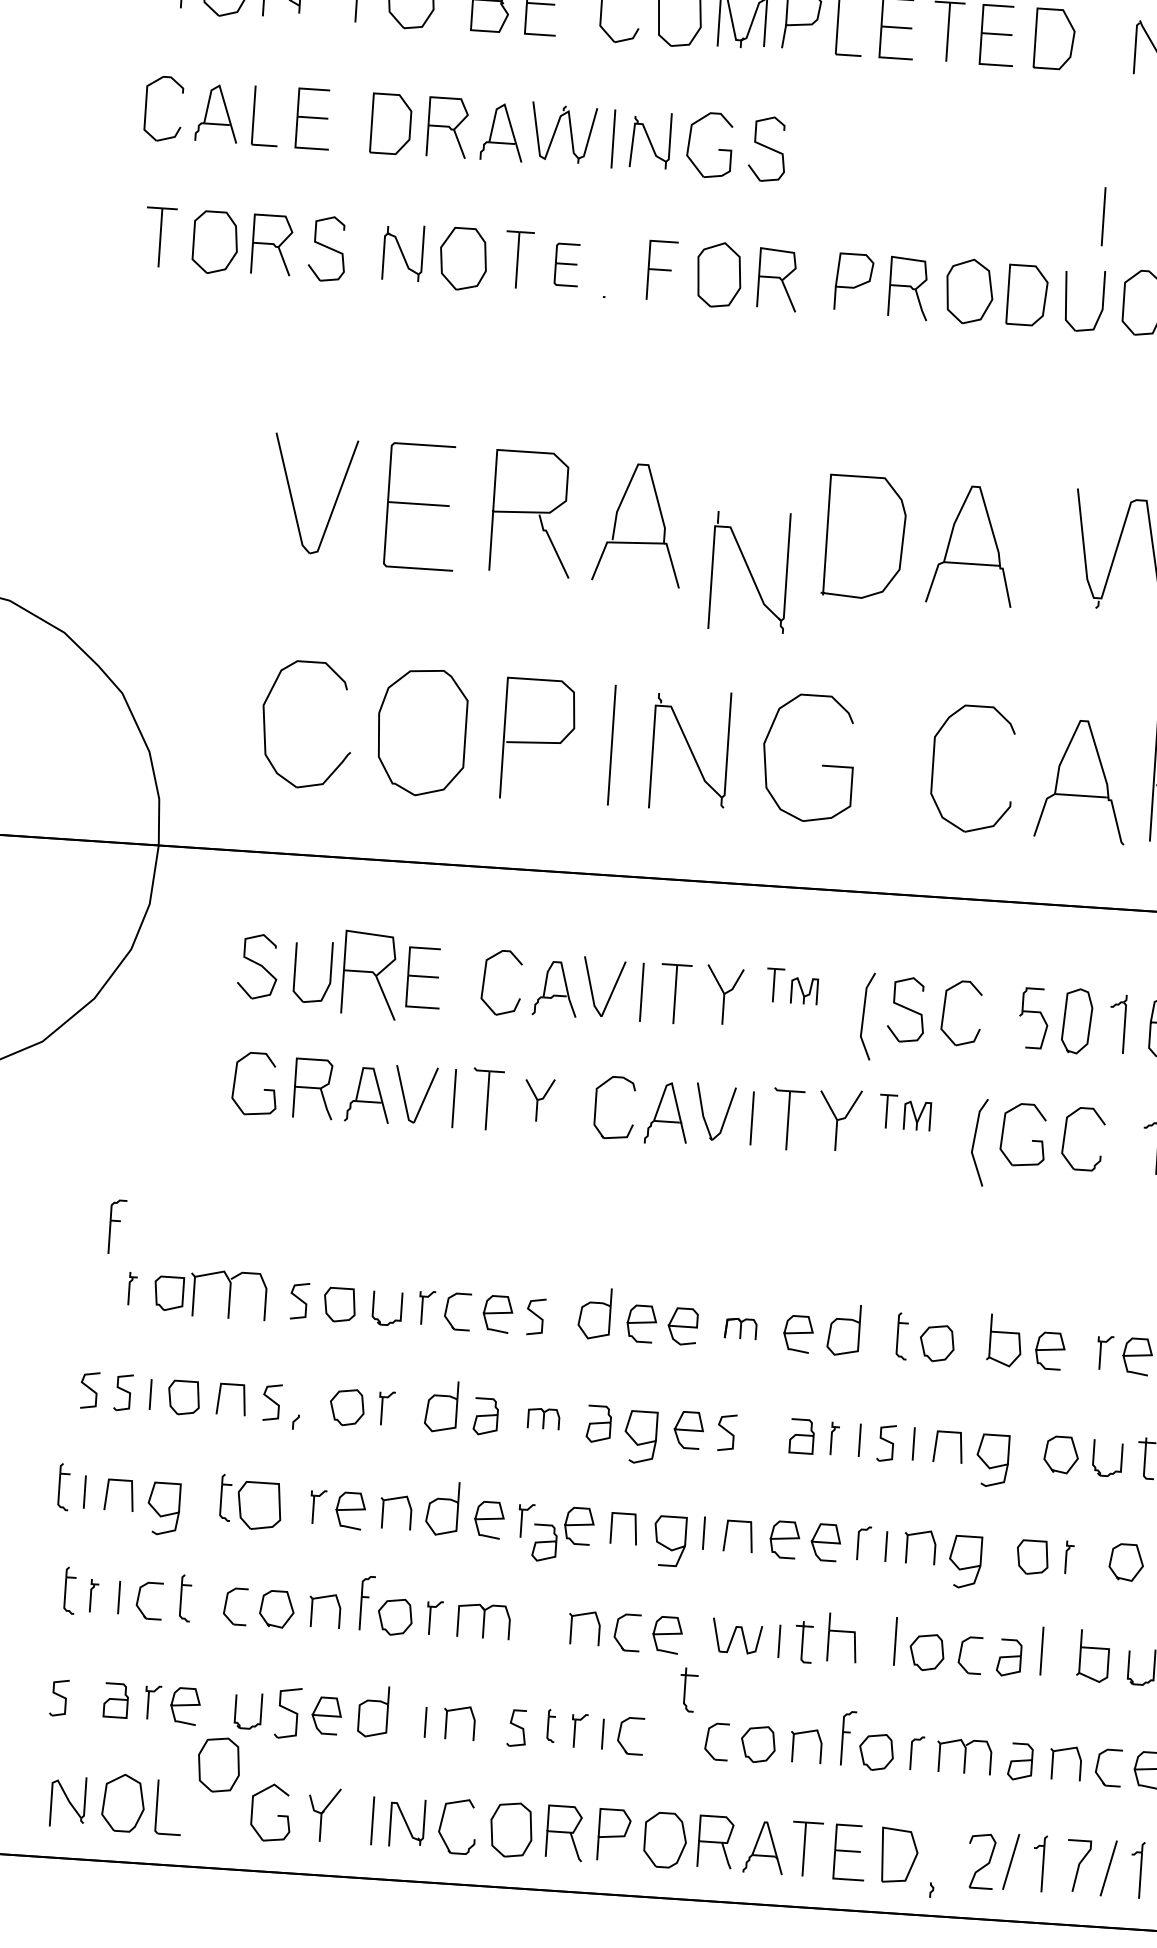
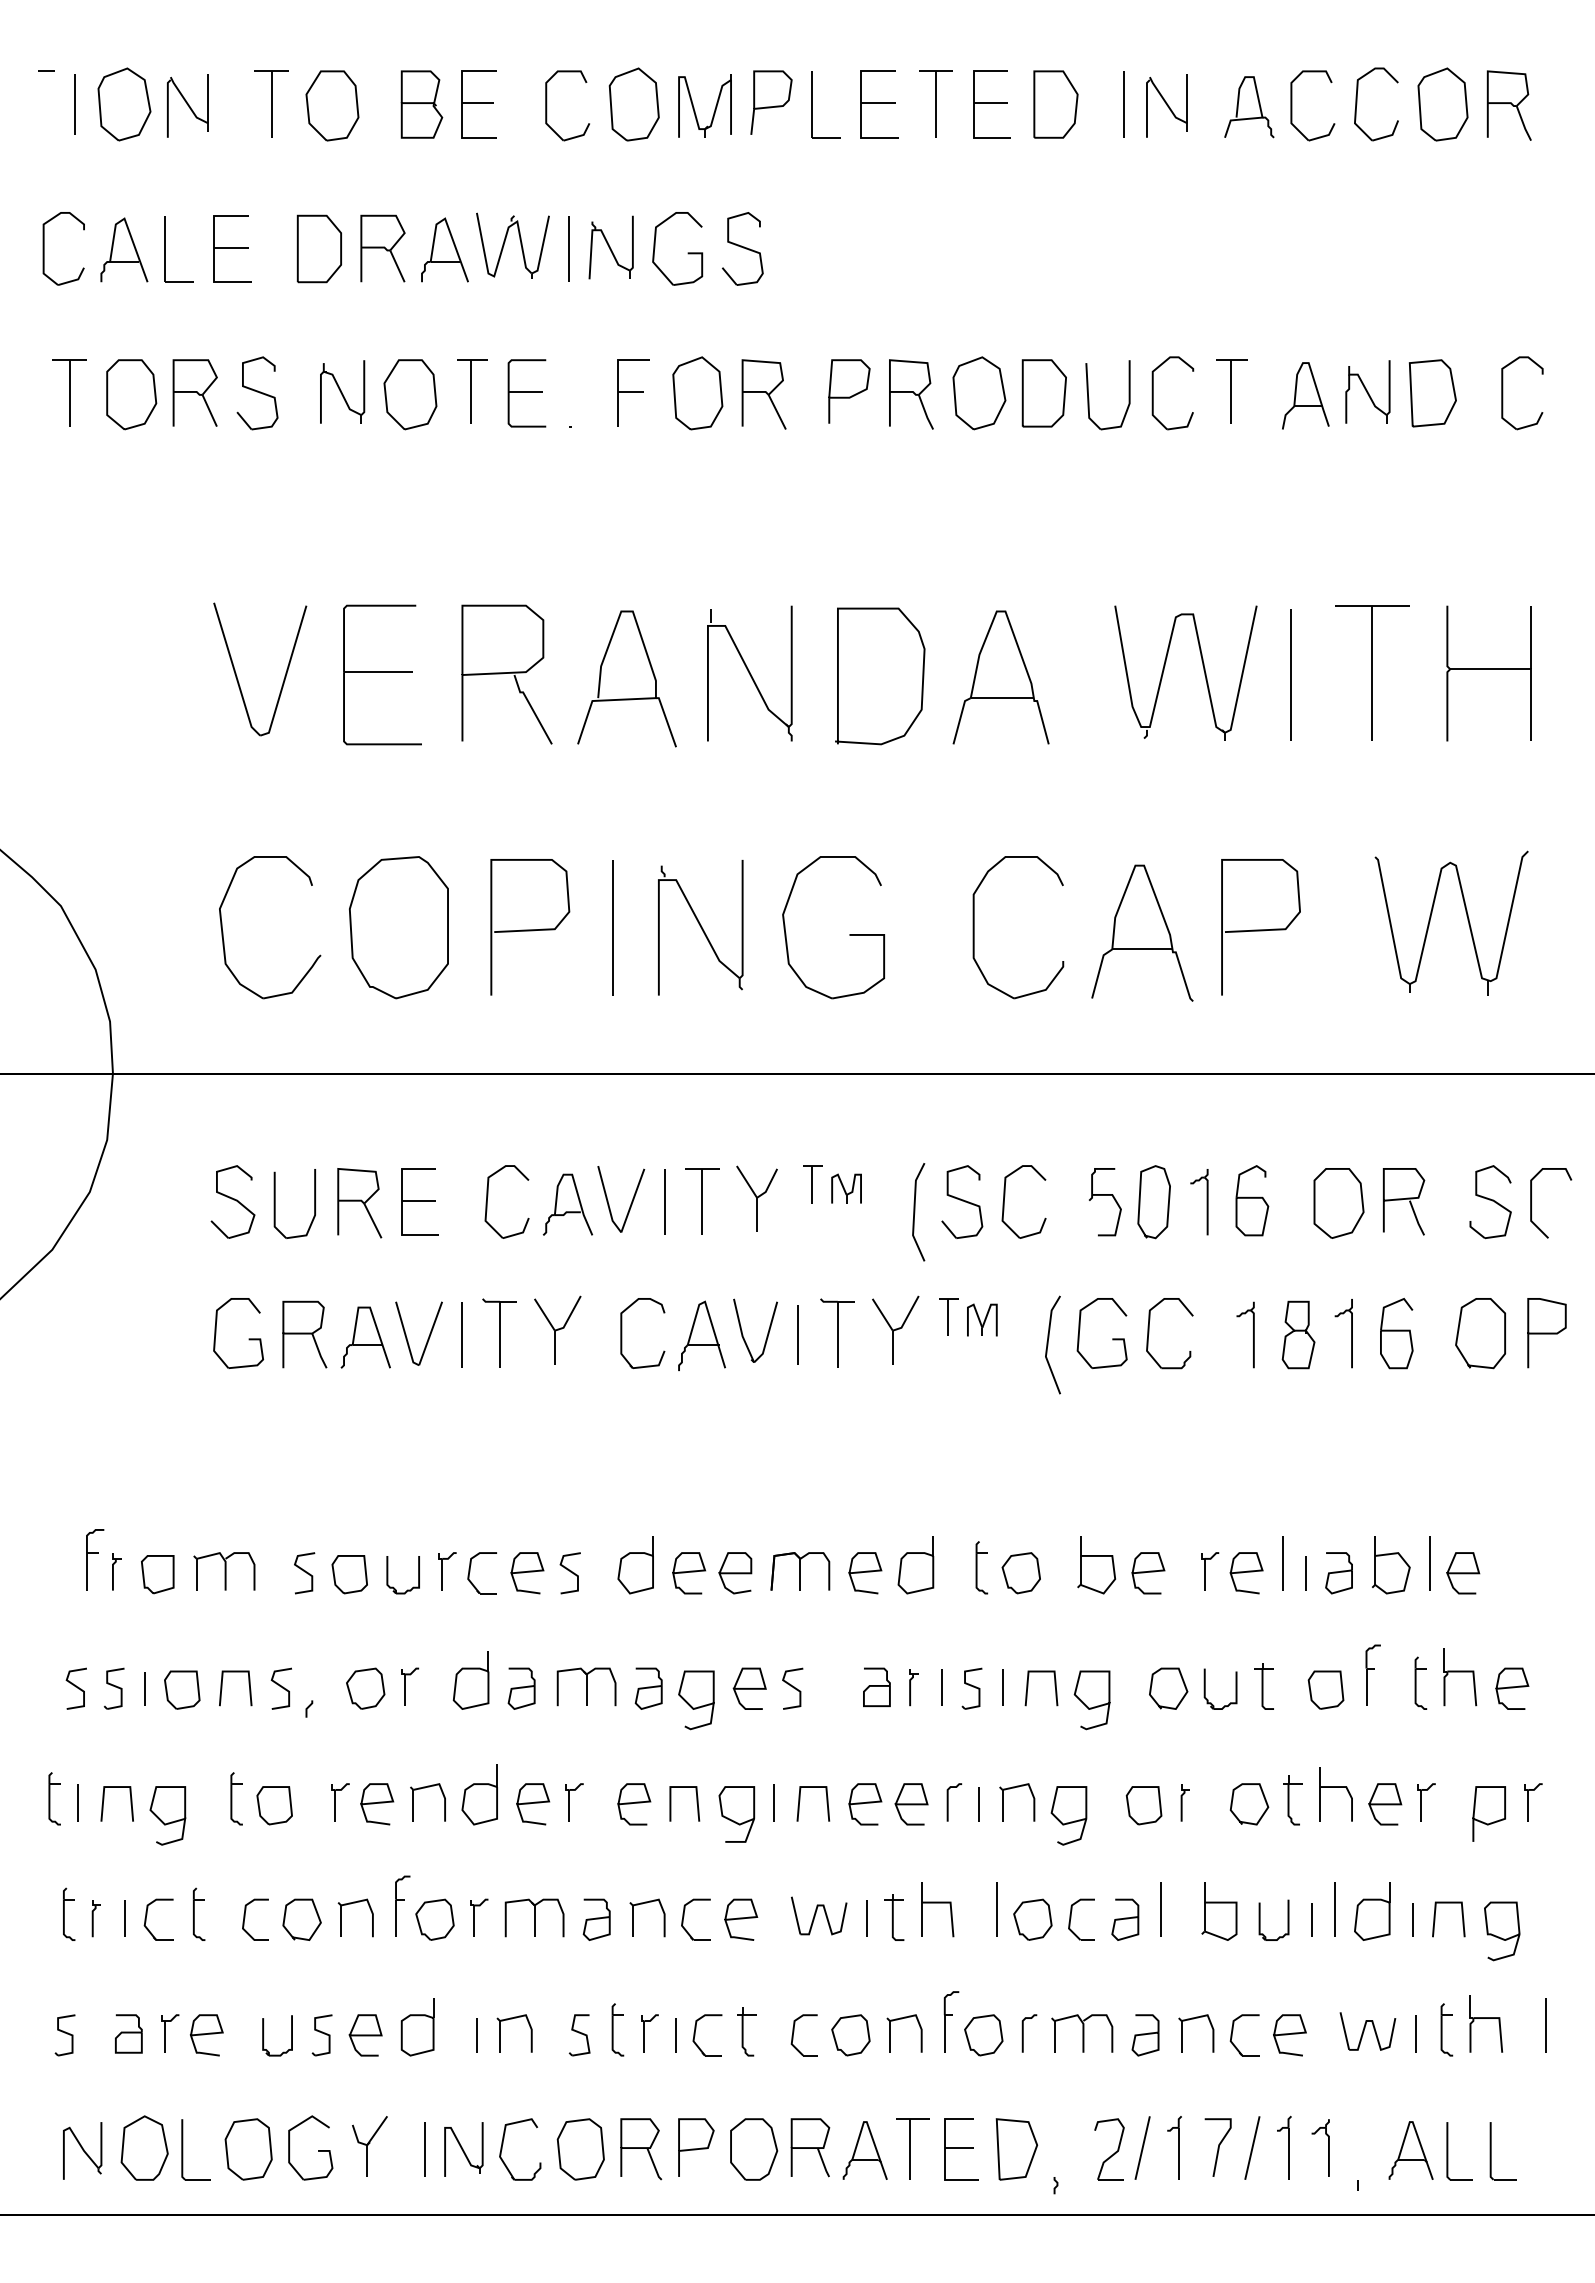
line: (1103, 216) -> (1123, 104), moved
part: (566, 264) -> (526, 393), size x1.43
part: (749, 571) -> (749, 673), moved
part: (370, 975) -> (359, 1203), size x0.71
part: (539, 1099) -> (557, 1329), size x1.43
part: (117, 1226) -> (95, 1559), moved
part: (228, 1294) -> (224, 1571), size x0.71
part: (740, 1328) -> (800, 1571), size x1.67
part: (543, 1418) -> (586, 1686), size x1.67
part: (259, 1505) -> (274, 1805), size x0.71
part: (544, 1542) -> (596, 1919), moved
part: (688, 1689) -> (746, 2031), moved
part: (287, 1713) -> (321, 2035), size x0.71
part: (551, 1725) -> (617, 2029), size x1.43
part: (218, 1765) -> (248, 2149), moved

